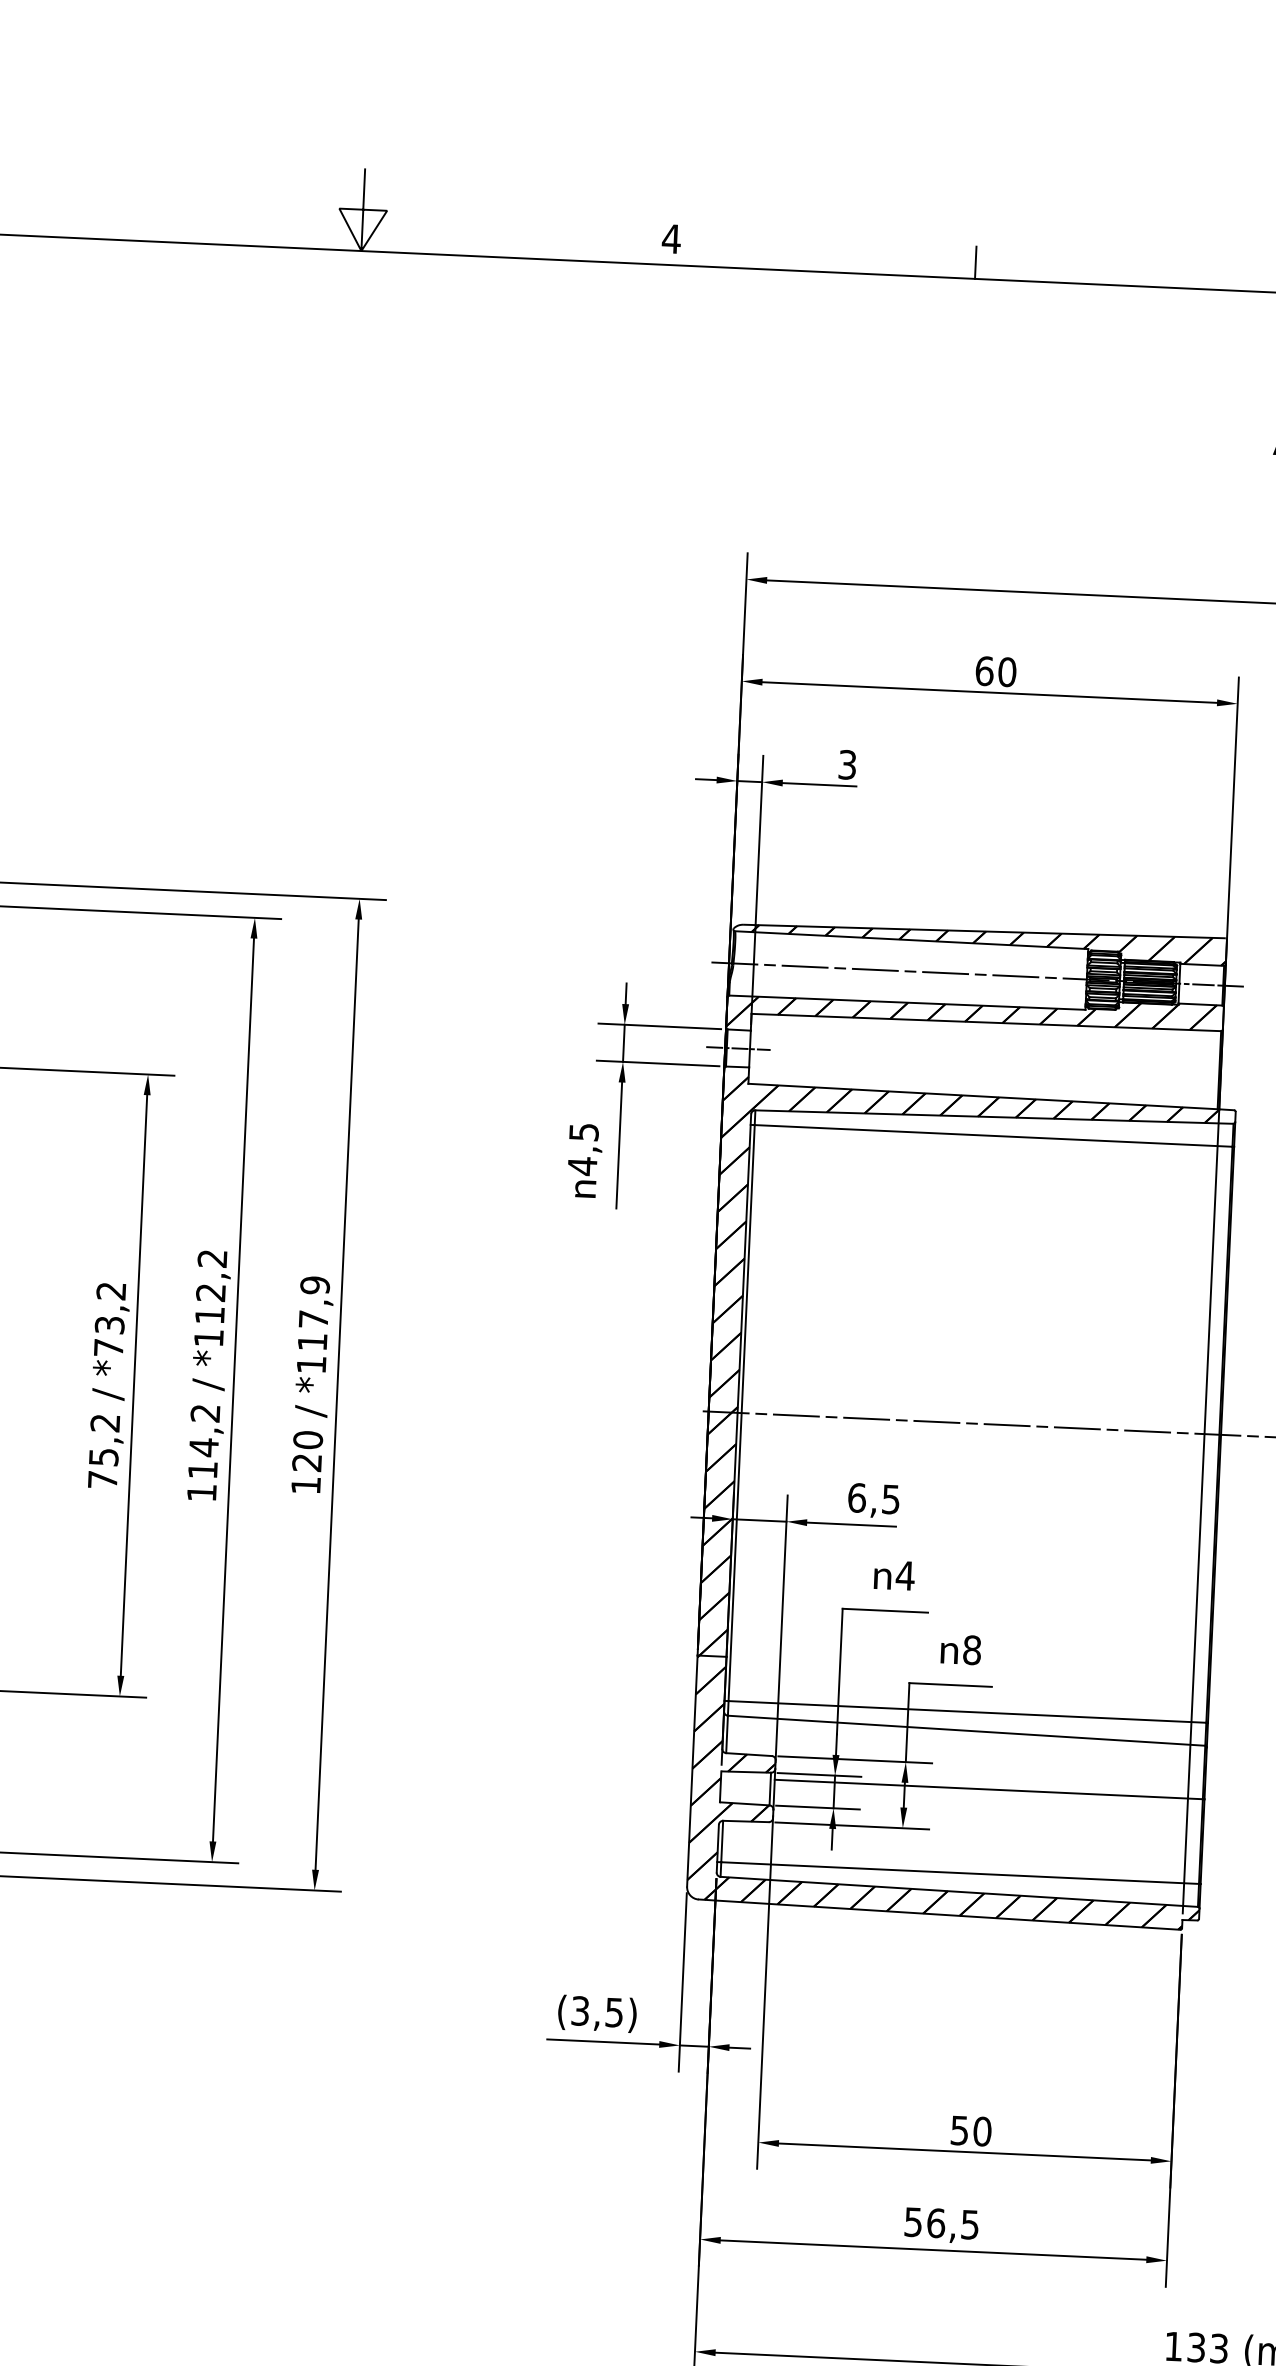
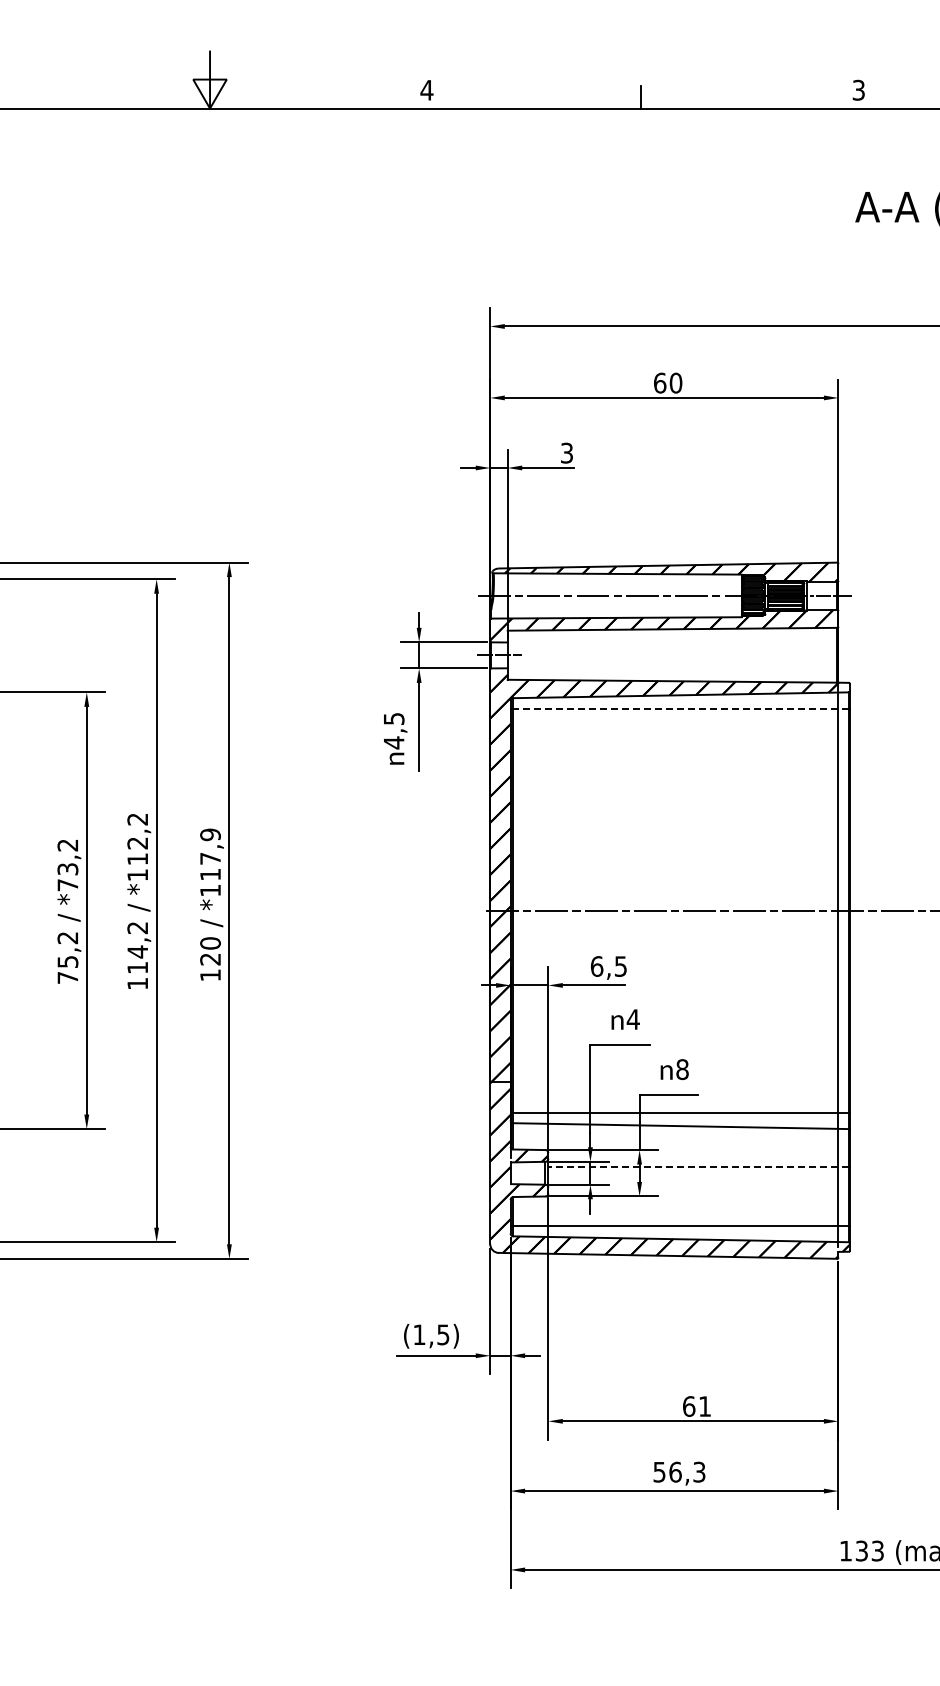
line: (994, 1135) -> (681, 708), solid -> dashed
line: (988, 1789) -> (698, 1166), solid -> dashed
text: (580, 2010) -> (419, 1334), (3,5) -> (1,5)
text: (971, 2131) -> (697, 1406), 50 -> 61
text: (970, 2223) -> (699, 1471), 56,5 -> 56,3

